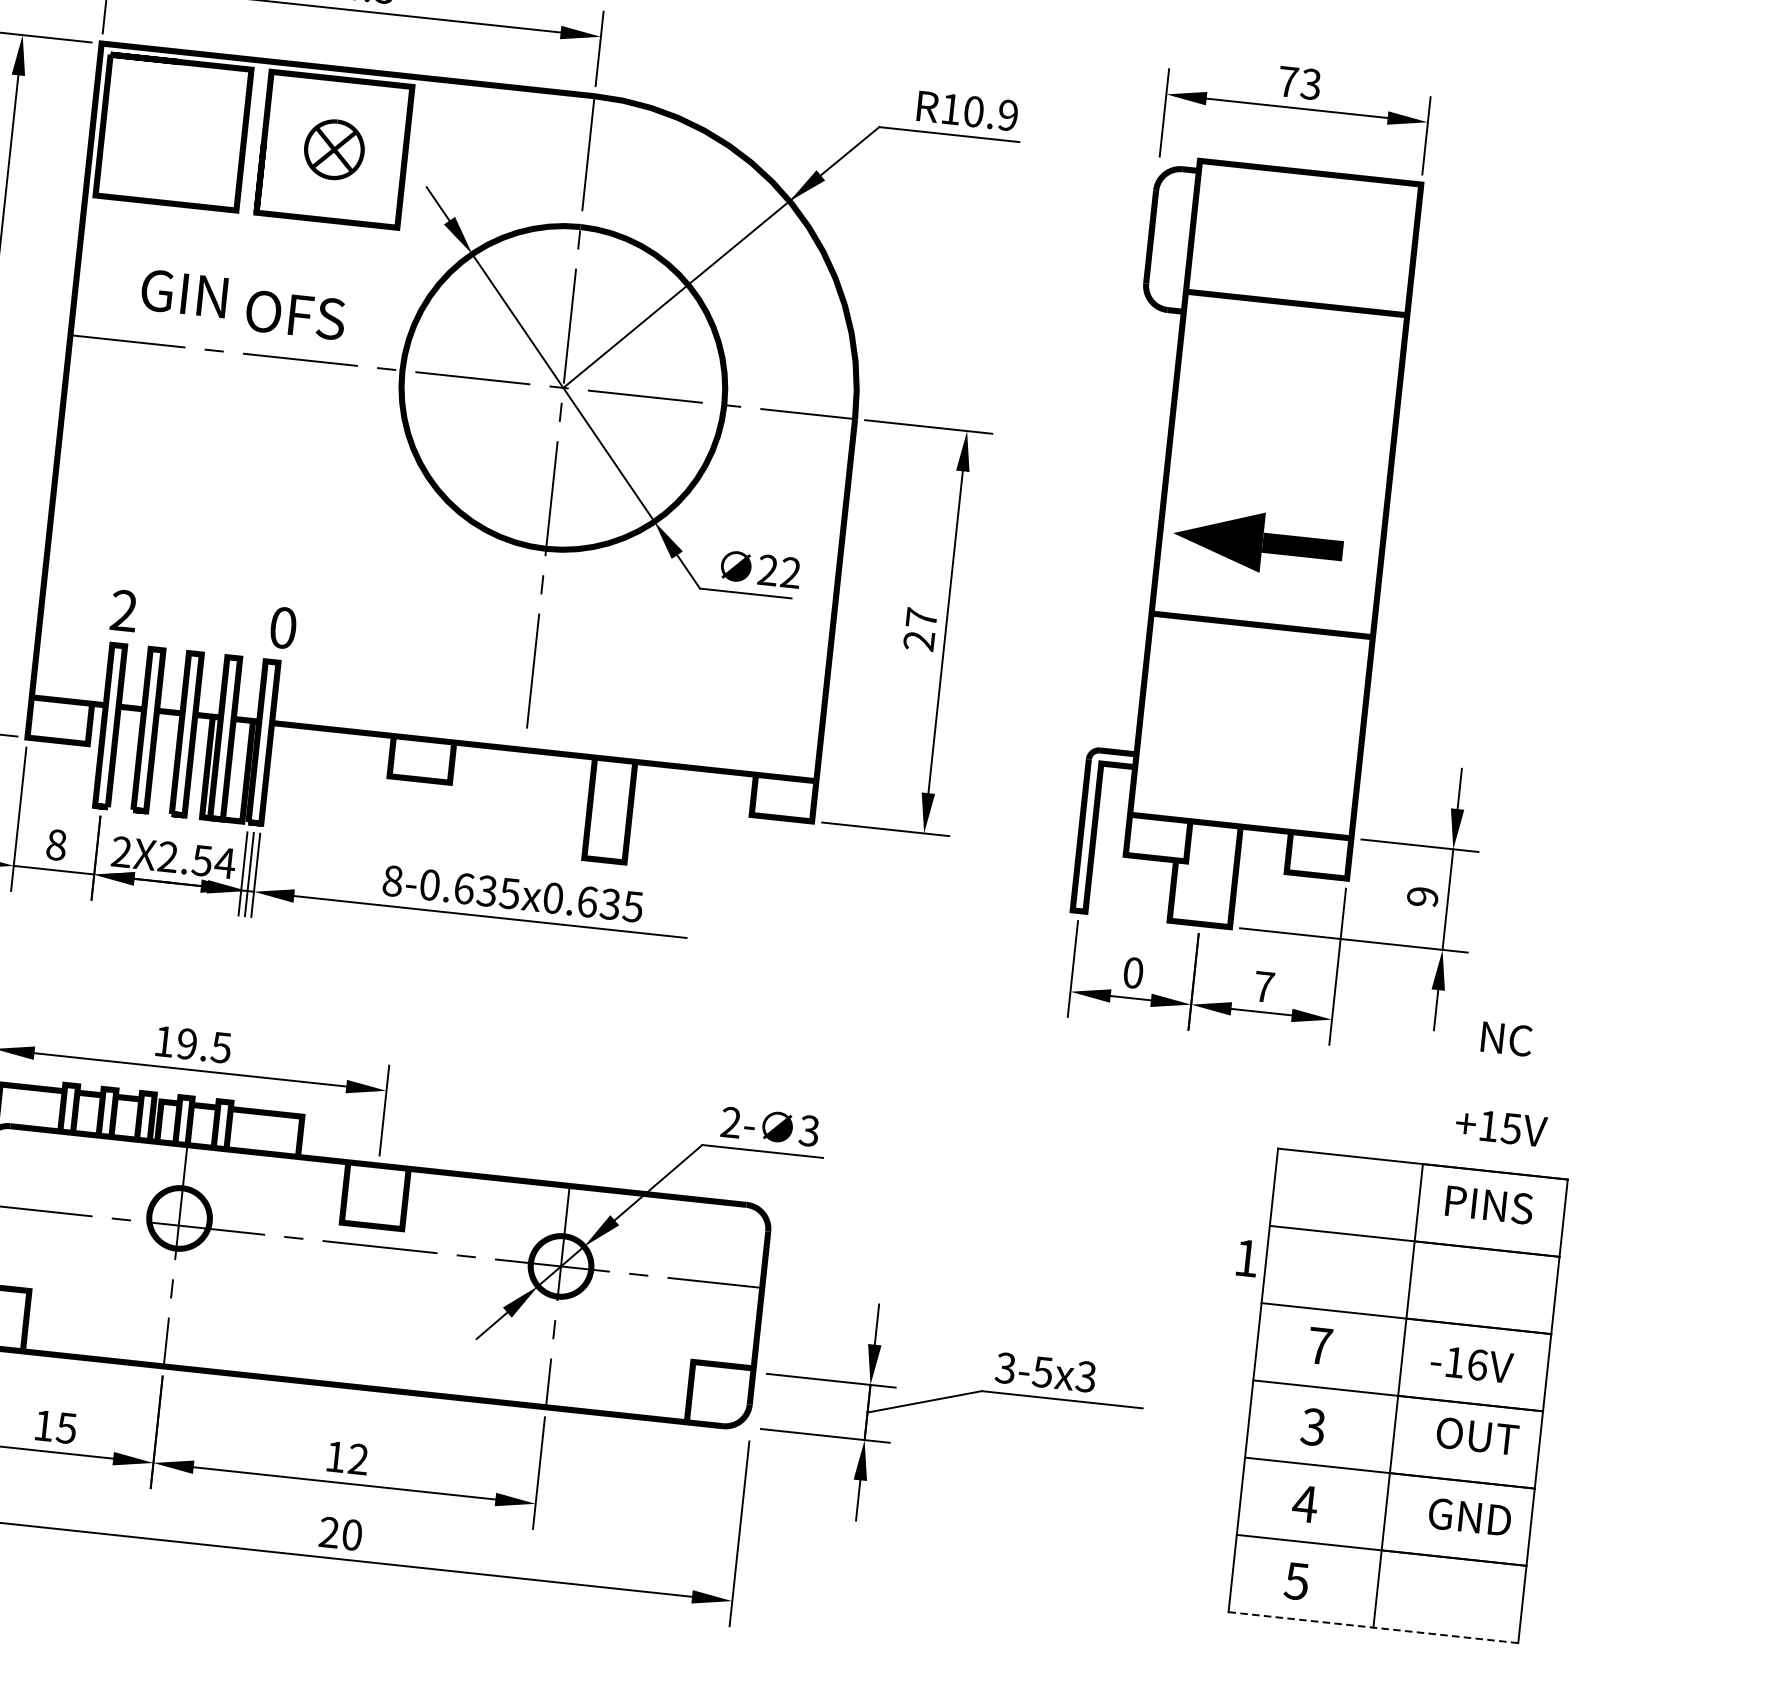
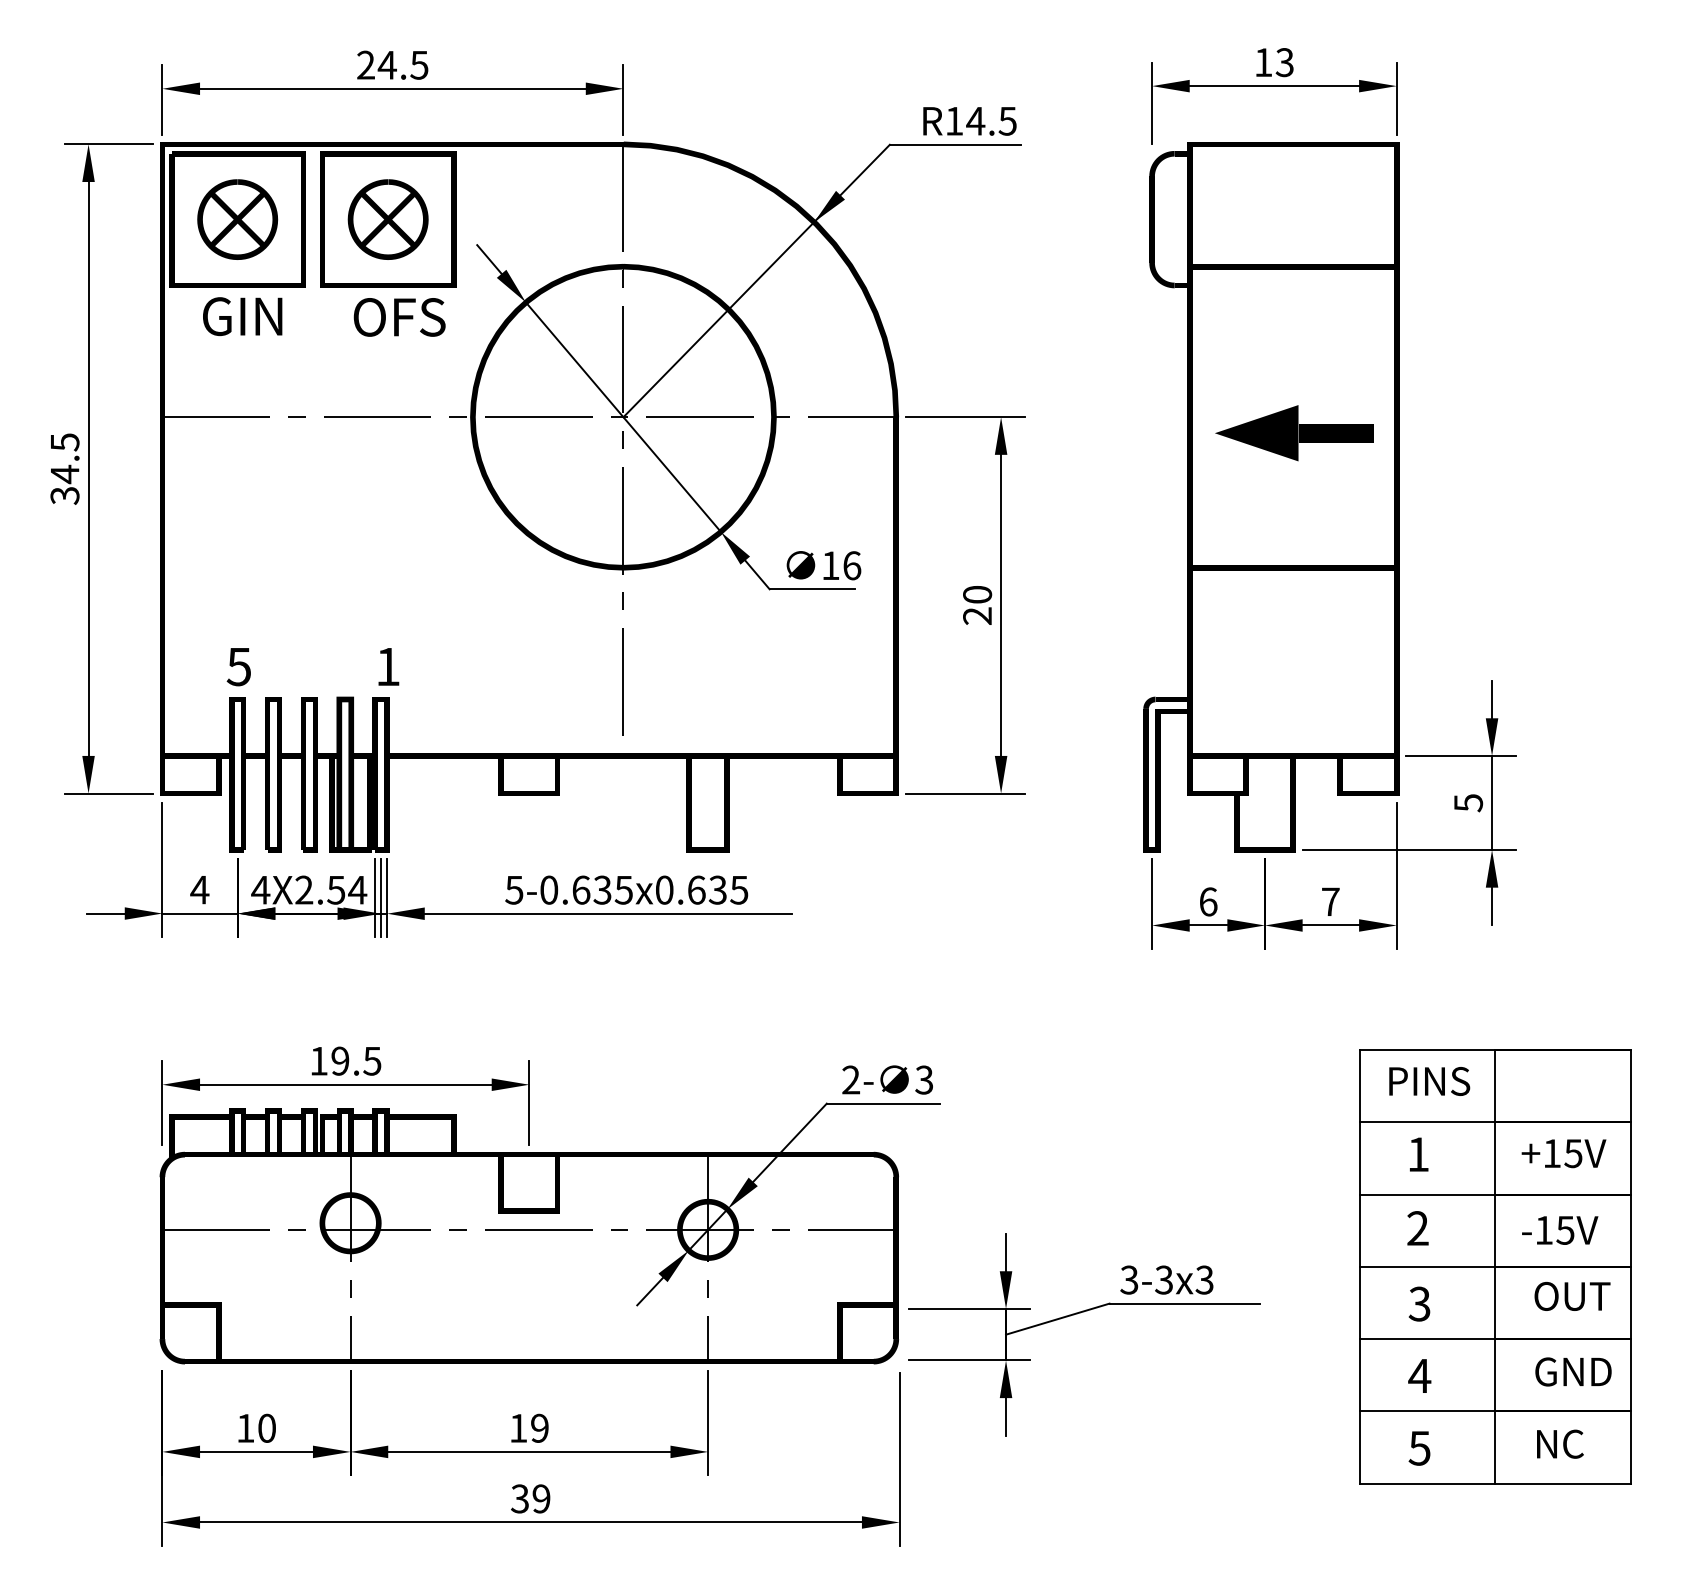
text: (1288, 81) -> (1263, 62), 73 -> 13
text: (990, 112) -> (991, 120), R10.9 -> R14.5
part: (173, 132) -> (237, 219), added
part: (333, 149) -> (387, 219), size x1.43
text: (184, 293) -> (242, 316), moved
text: (295, 315) -> (399, 317), moved
part: (1258, 542) -> (1294, 433), moved
text: (779, 571) -> (841, 565), 22 -> 16
text: (123, 610) -> (238, 666), 2 -> 5
text: (921, 617) -> (977, 594), 27 -> 20
text: (282, 627) -> (387, 666), 0 -> 1
text: (56, 844) -> (199, 889), 8 -> 4
text: (121, 851) -> (260, 889), 2X2.54 -> 4X2.54
text: (392, 880) -> (514, 889), 8-0.635x0.635 -> 5-0.635x0.635
text: (1422, 897) -> (1468, 803), 9 -> 5
text: (1133, 972) -> (1208, 901), 0 -> 6
text: (1507, 1038) -> (1560, 1443), moved
text: (1500, 1127) -> (1563, 1153), moved
text: (1489, 1205) -> (1429, 1081), moved
text: (1247, 1258) -> (1419, 1154), moved
text: (1319, 1346) -> (1417, 1228), 7 -> 2
text: (1477, 1363) -> (1565, 1229), -16V -> -15V
text: (1042, 1371) -> (1163, 1279), 3-5x3 -> 3-3x3
text: (66, 1427) -> (266, 1427), 15 -> 10
text: (358, 1459) -> (539, 1428), 12 -> 19
text: (340, 1533) -> (530, 1498), 20 -> 39
line: (1373, 1627) -> (1495, 1483), dashed -> solid

